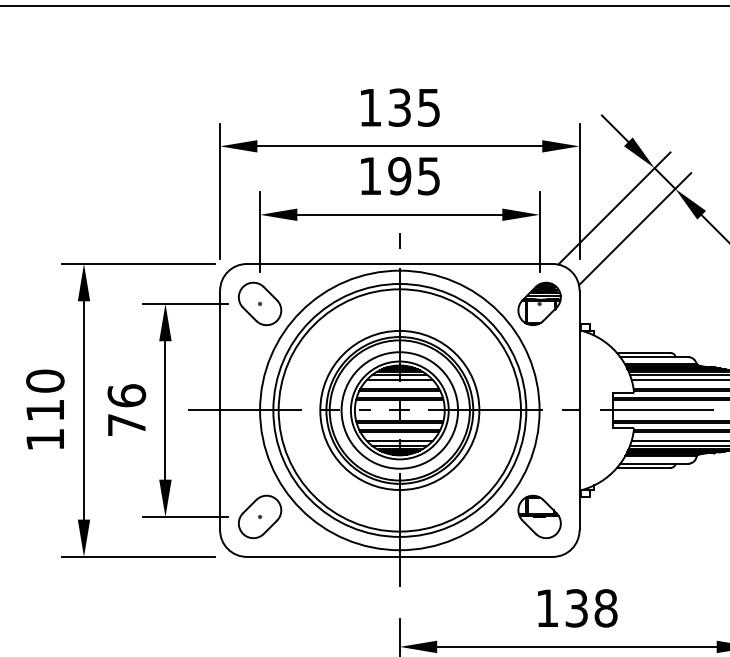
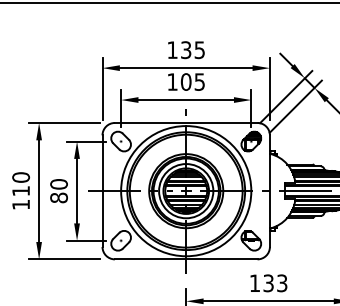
text: (398, 174) -> (185, 81), 195 -> 105
text: (125, 411) -> (58, 191), 76 -> 80
text: (606, 608) -> (282, 283), 138 -> 133

